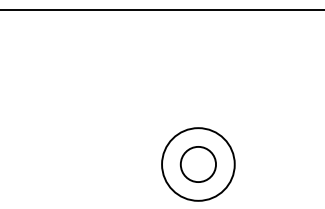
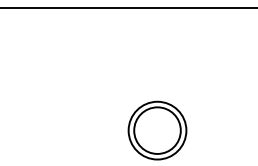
circle: (198, 164) -> (157, 130), size x1.67

